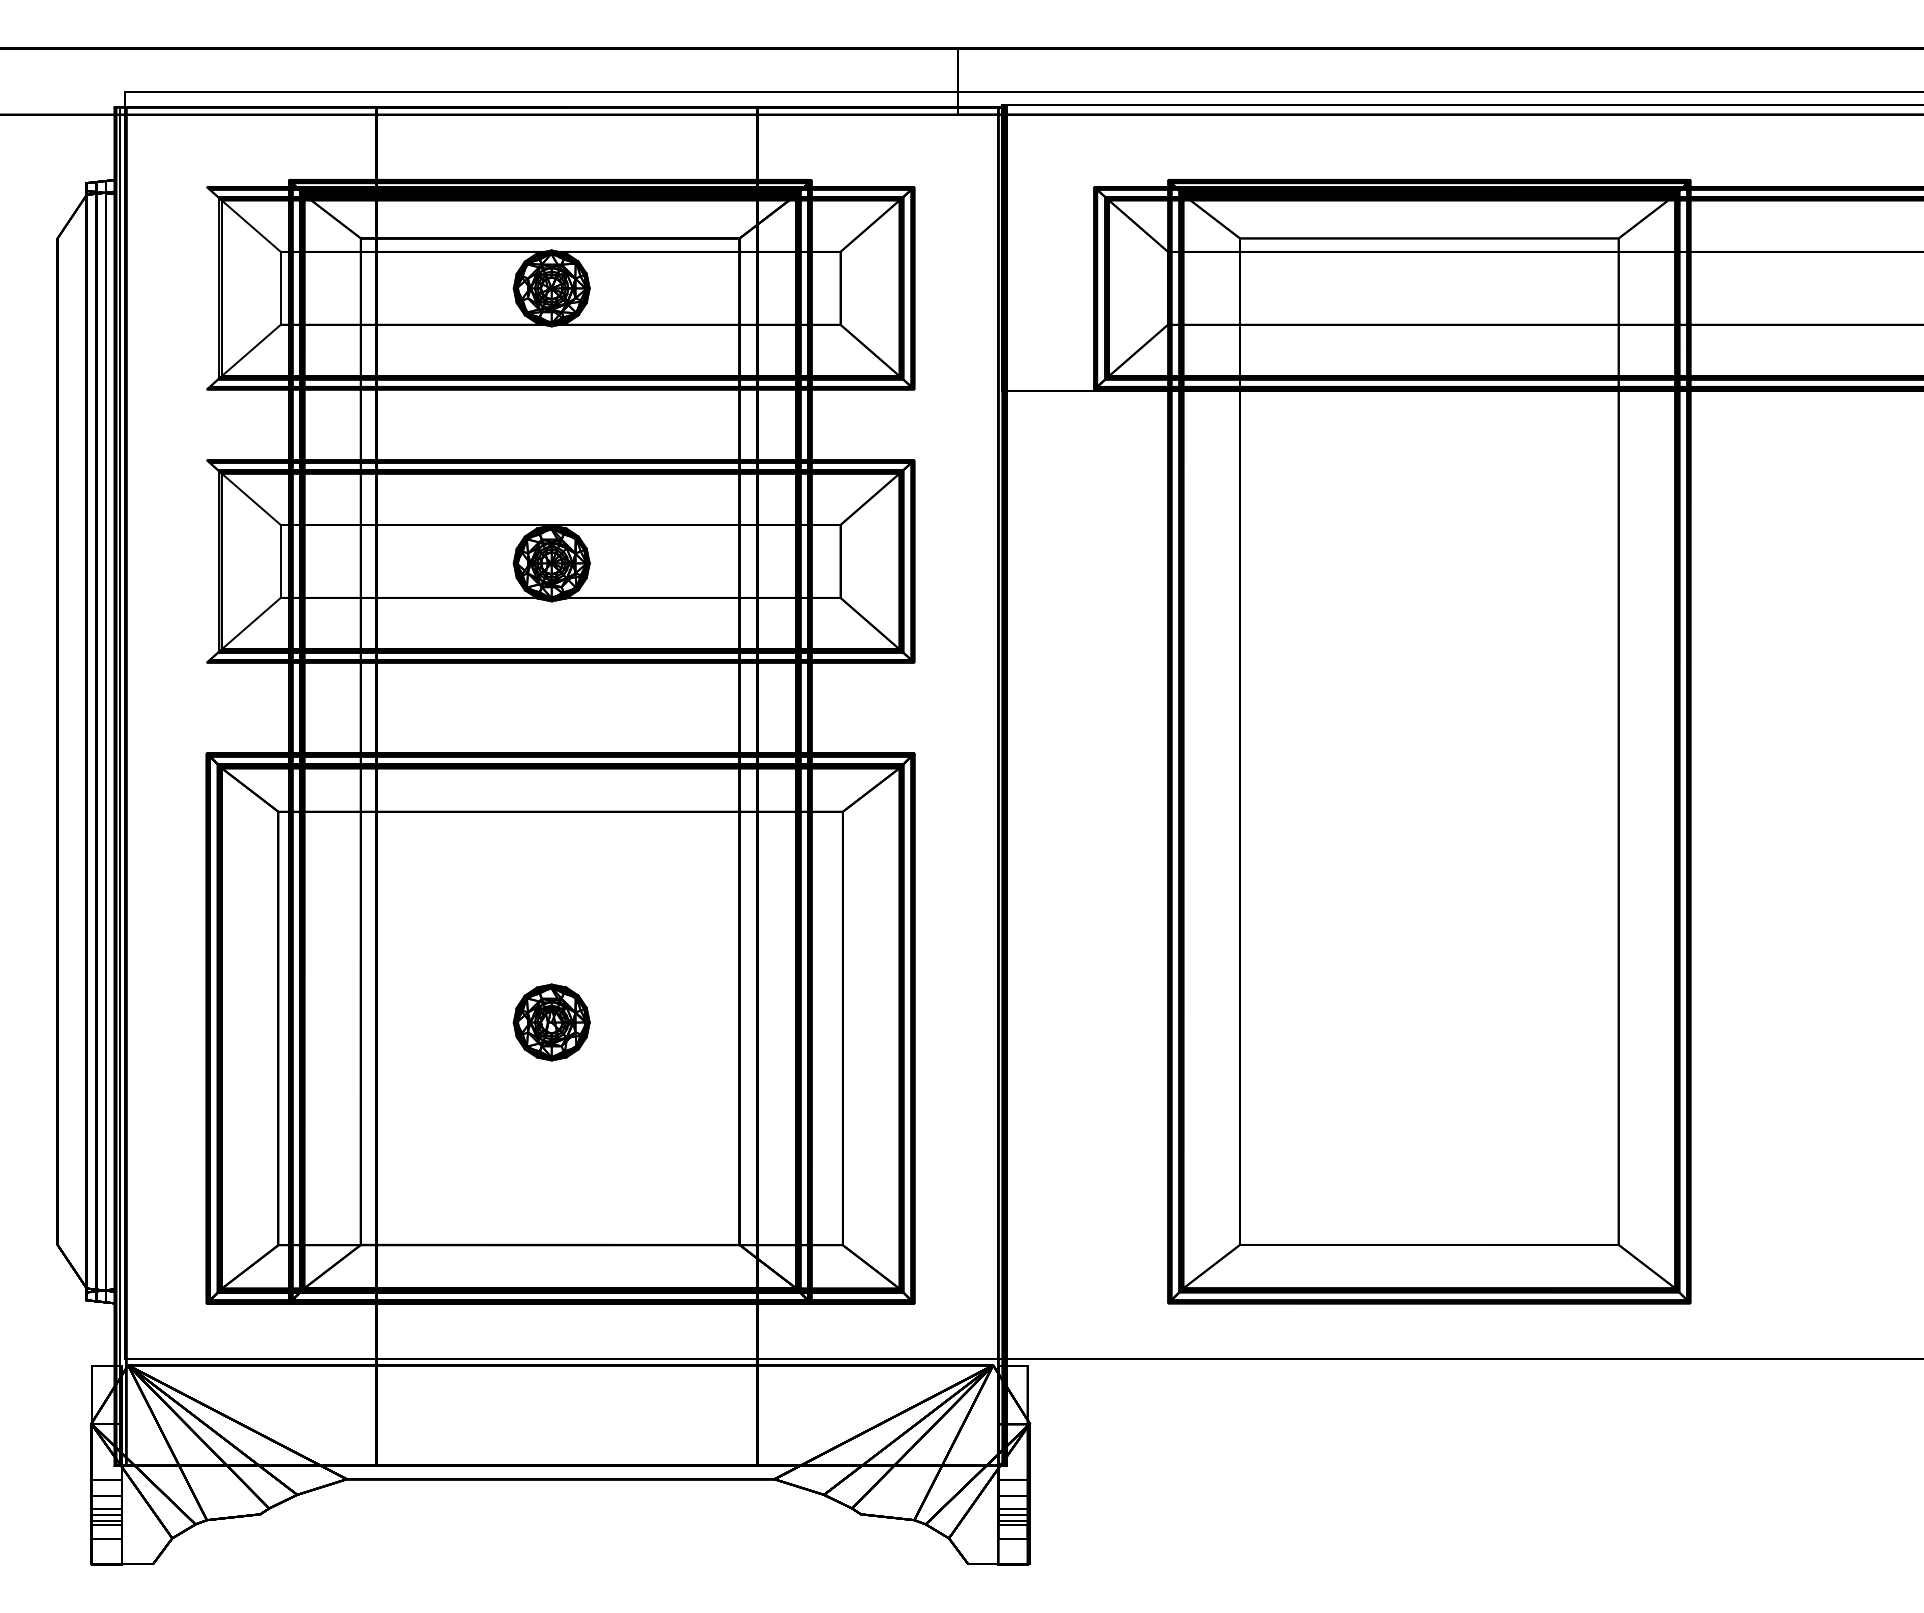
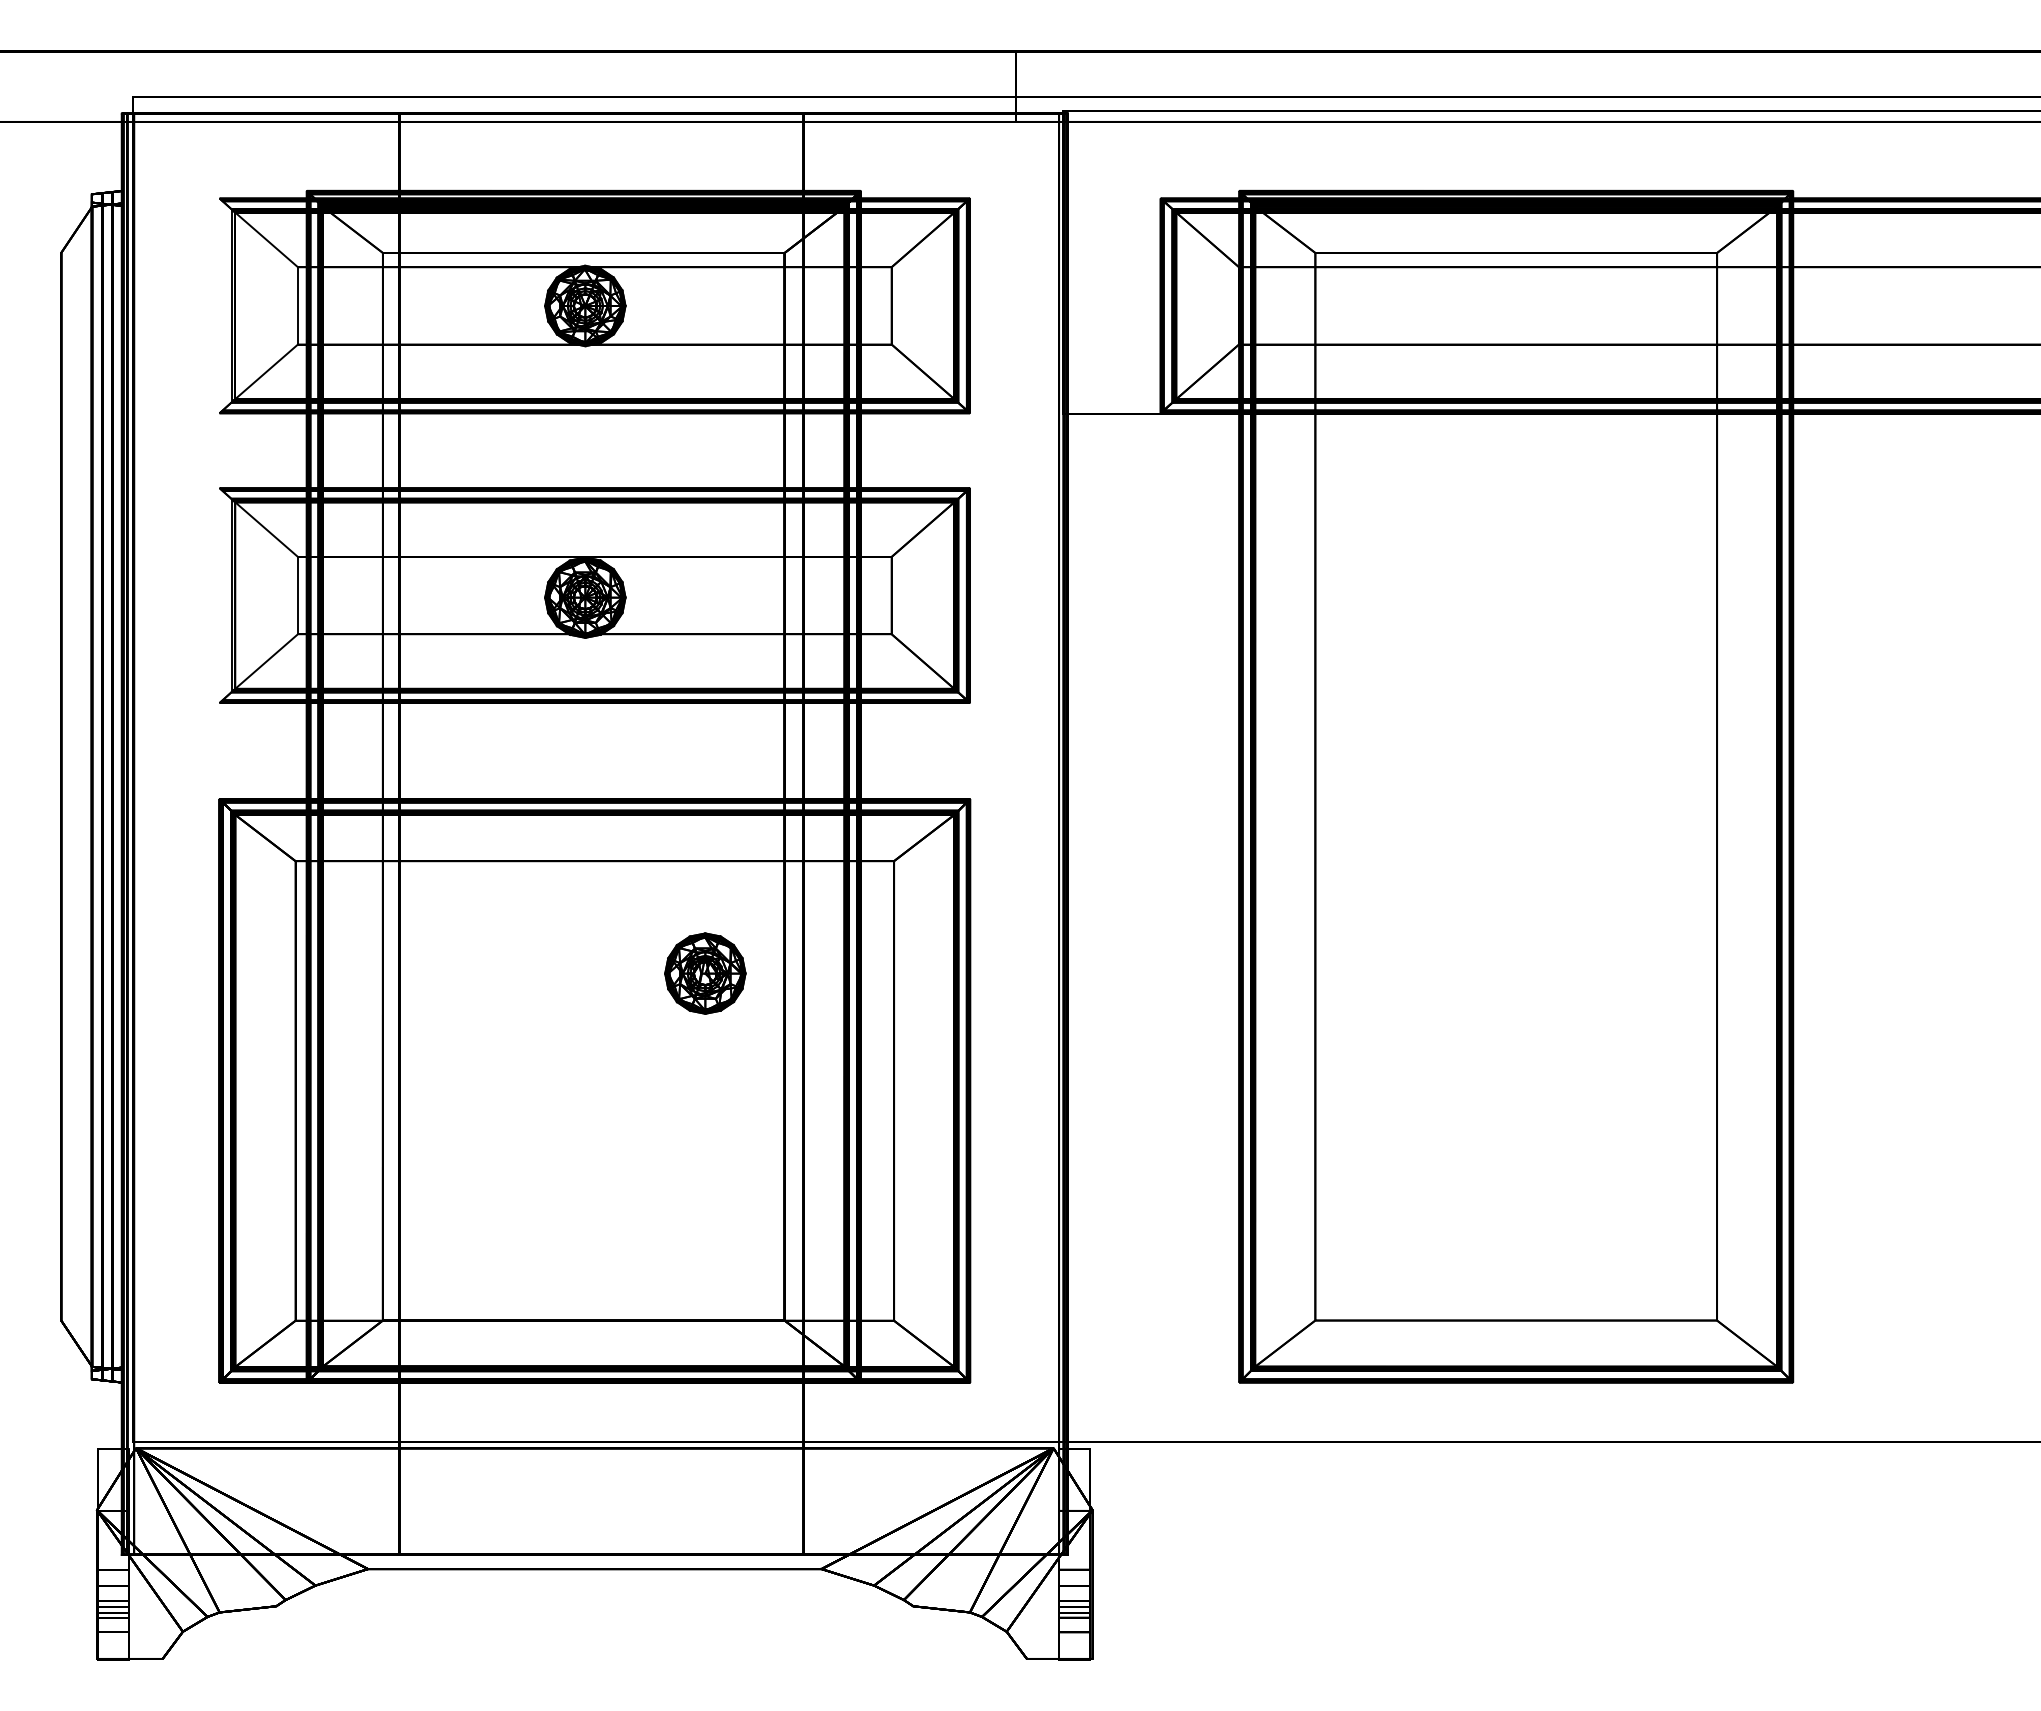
part: (551, 1022) -> (705, 973), moved

